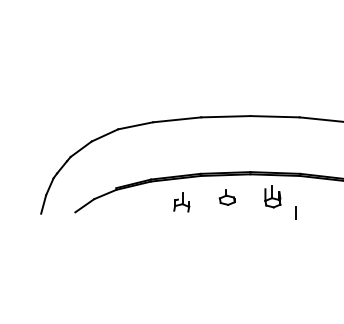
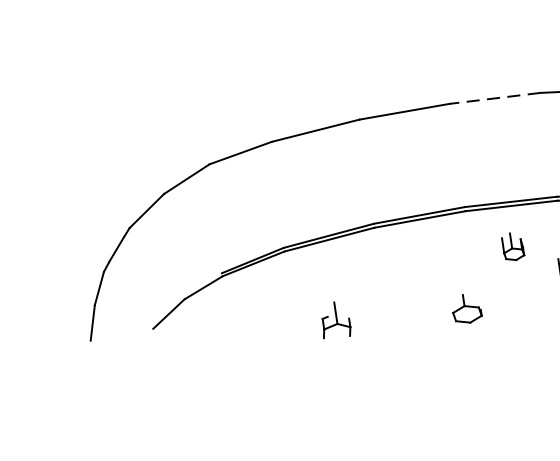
line: (275, 116) -> (495, 97), solid -> dashed
part: (272, 196) -> (512, 246), size x0.7
part: (226, 197) -> (465, 309), moved
part: (181, 202) -> (335, 321), moved

